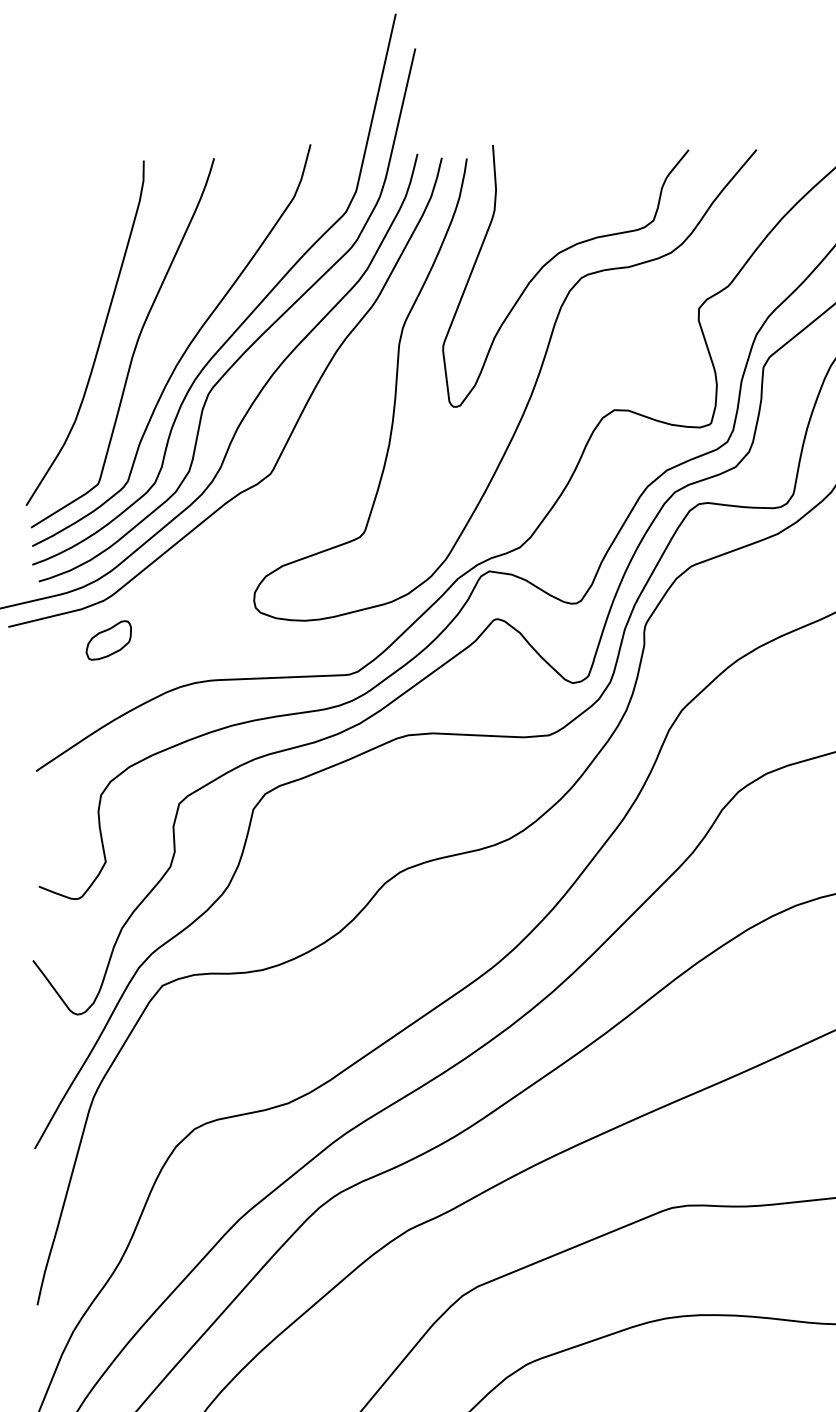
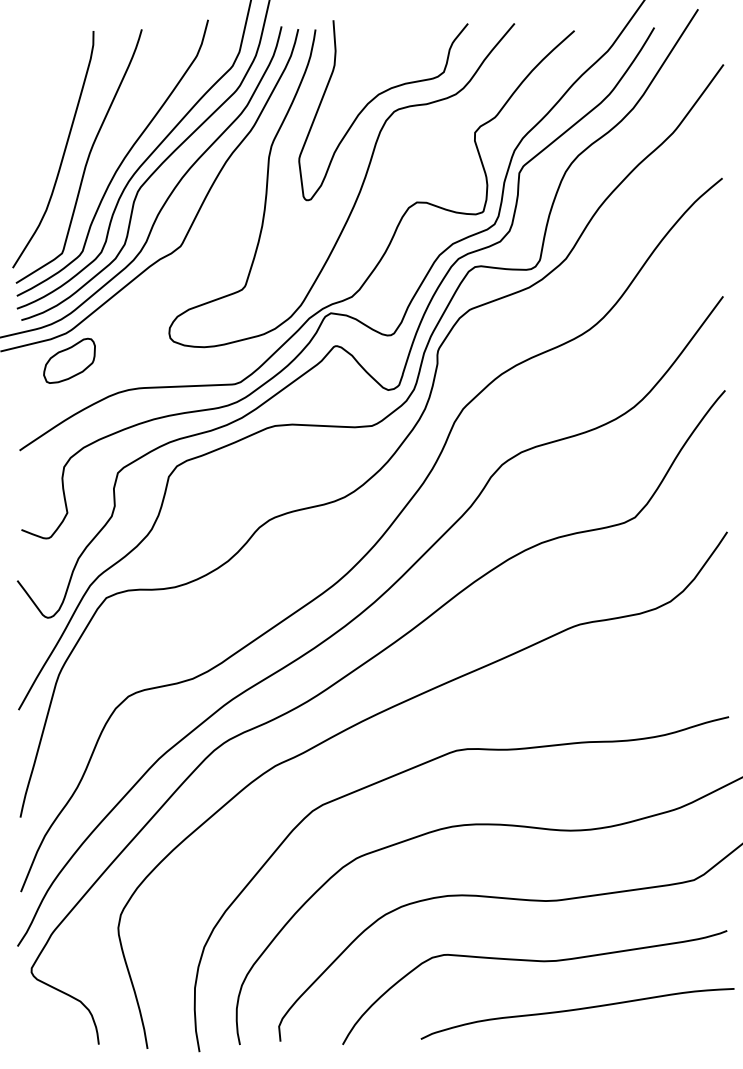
part: (108, 640) -> (69, 360), size x1.67

